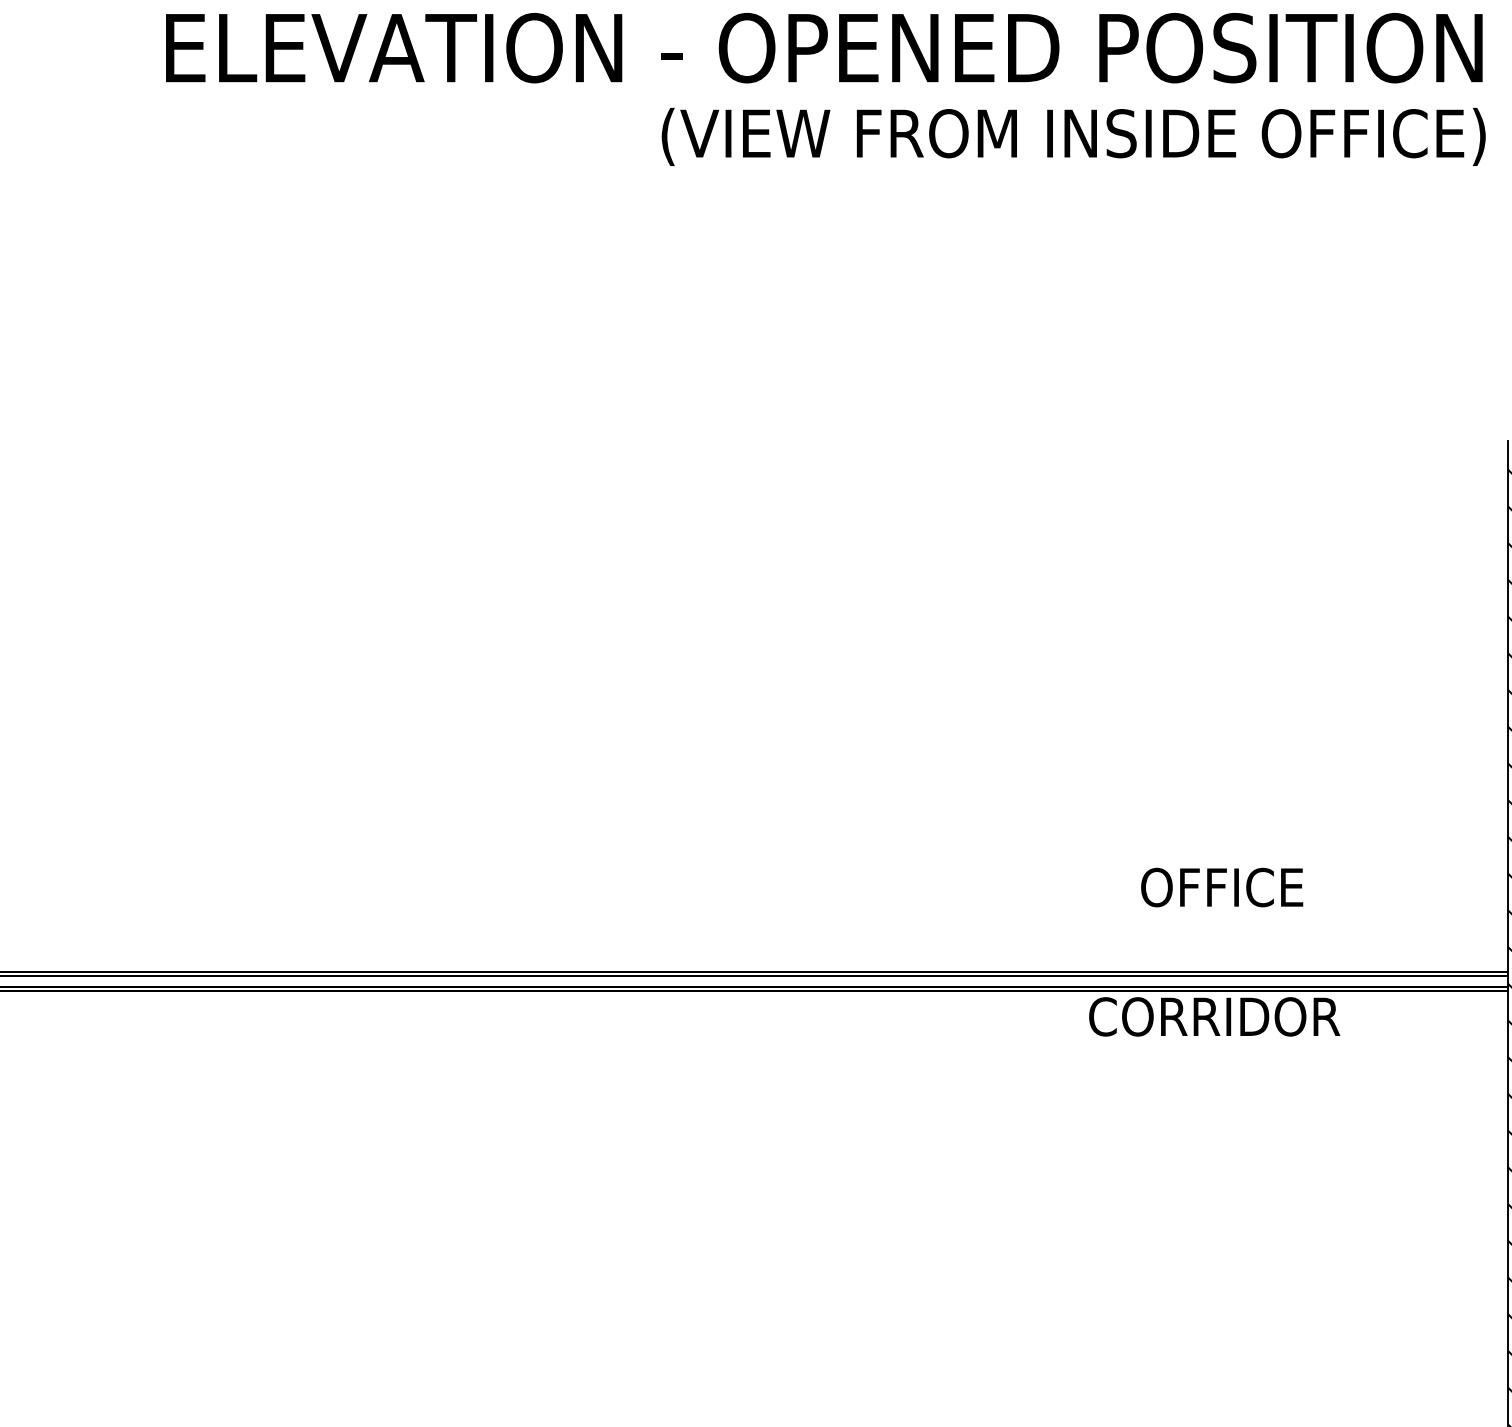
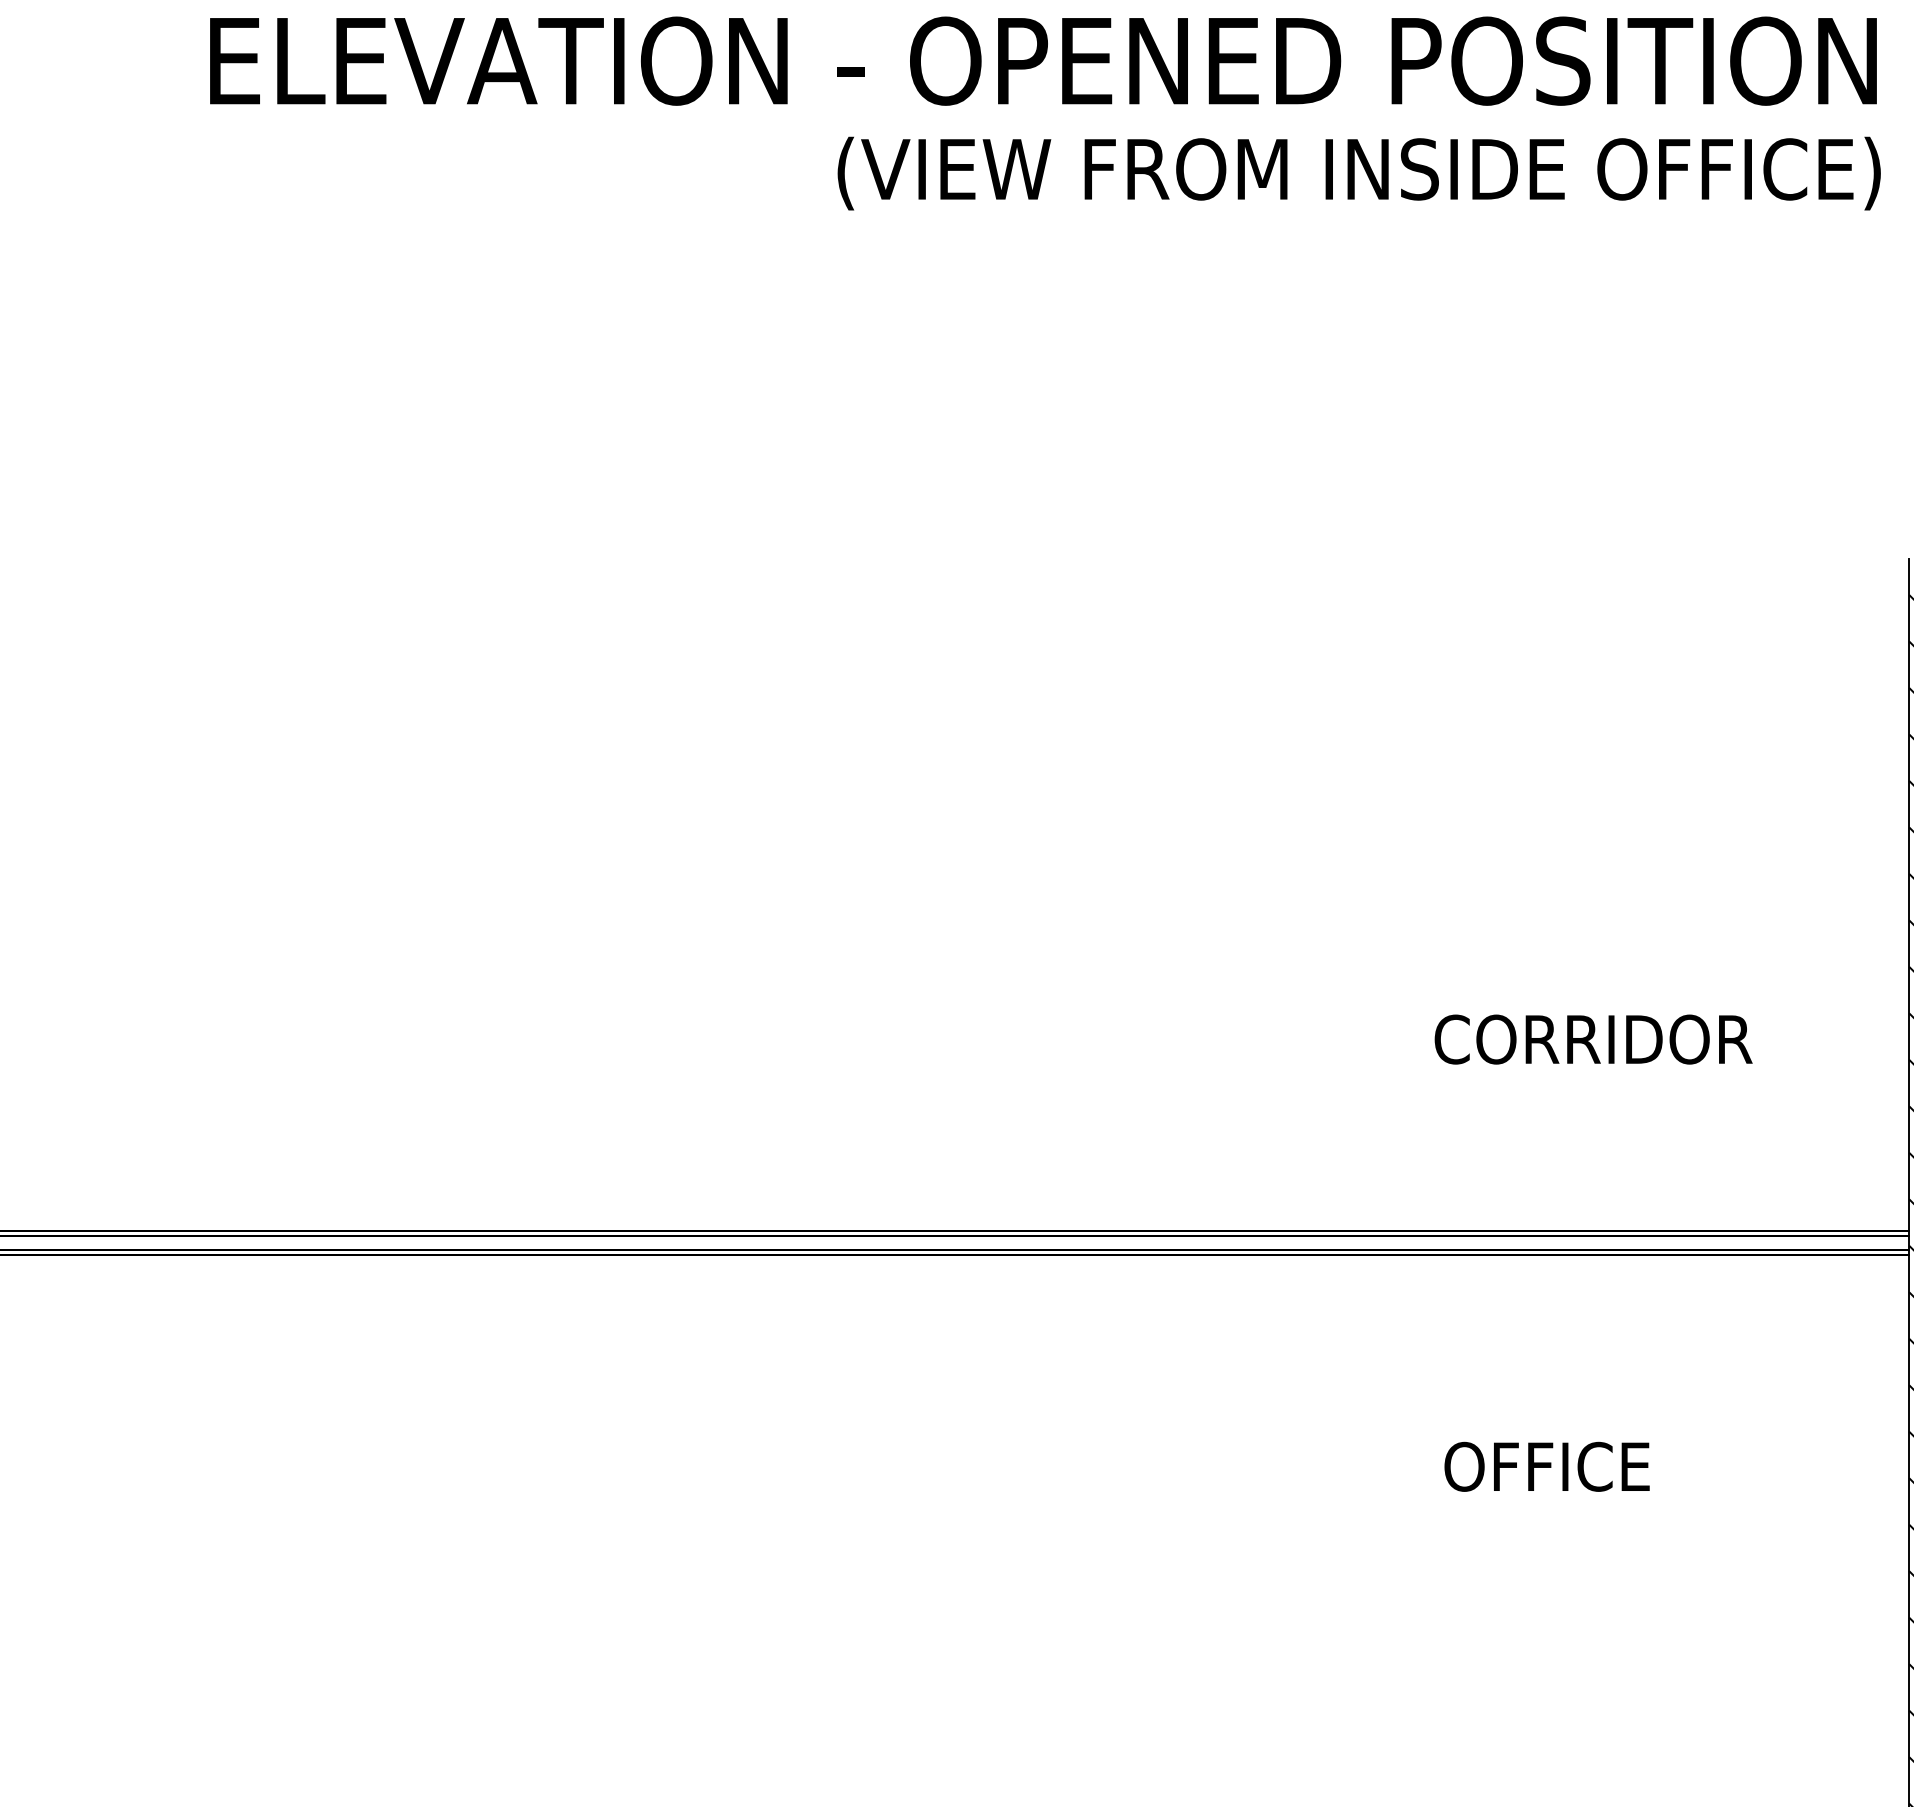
text: (1221, 887) -> (1546, 1466), moved
text: (1214, 1016) -> (1593, 1039), moved

